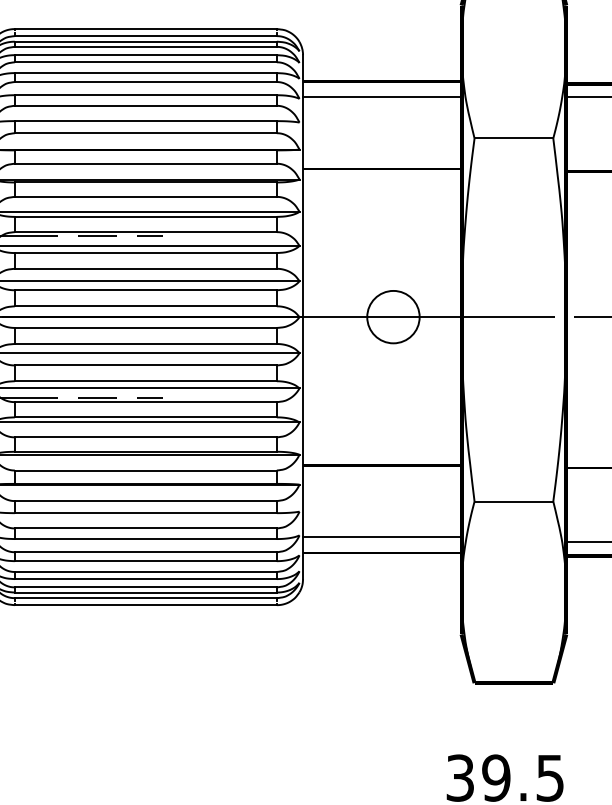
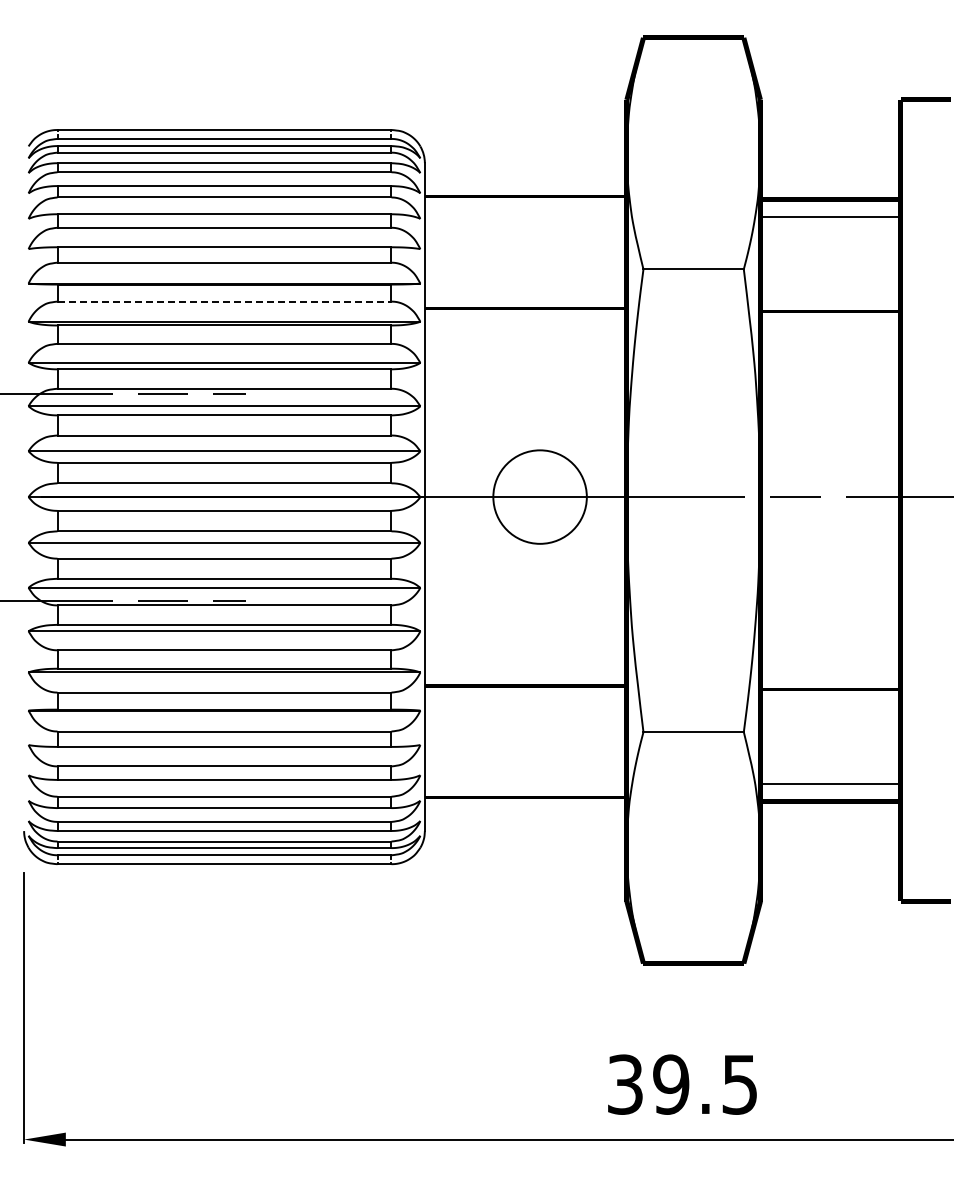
line: (382, 96) -> (525, 216), removed
line: (145, 163) -> (224, 301), solid -> dashed
circle: (392, 316) -> (539, 496), size x1.4
line: (382, 537) -> (525, 777), removed

